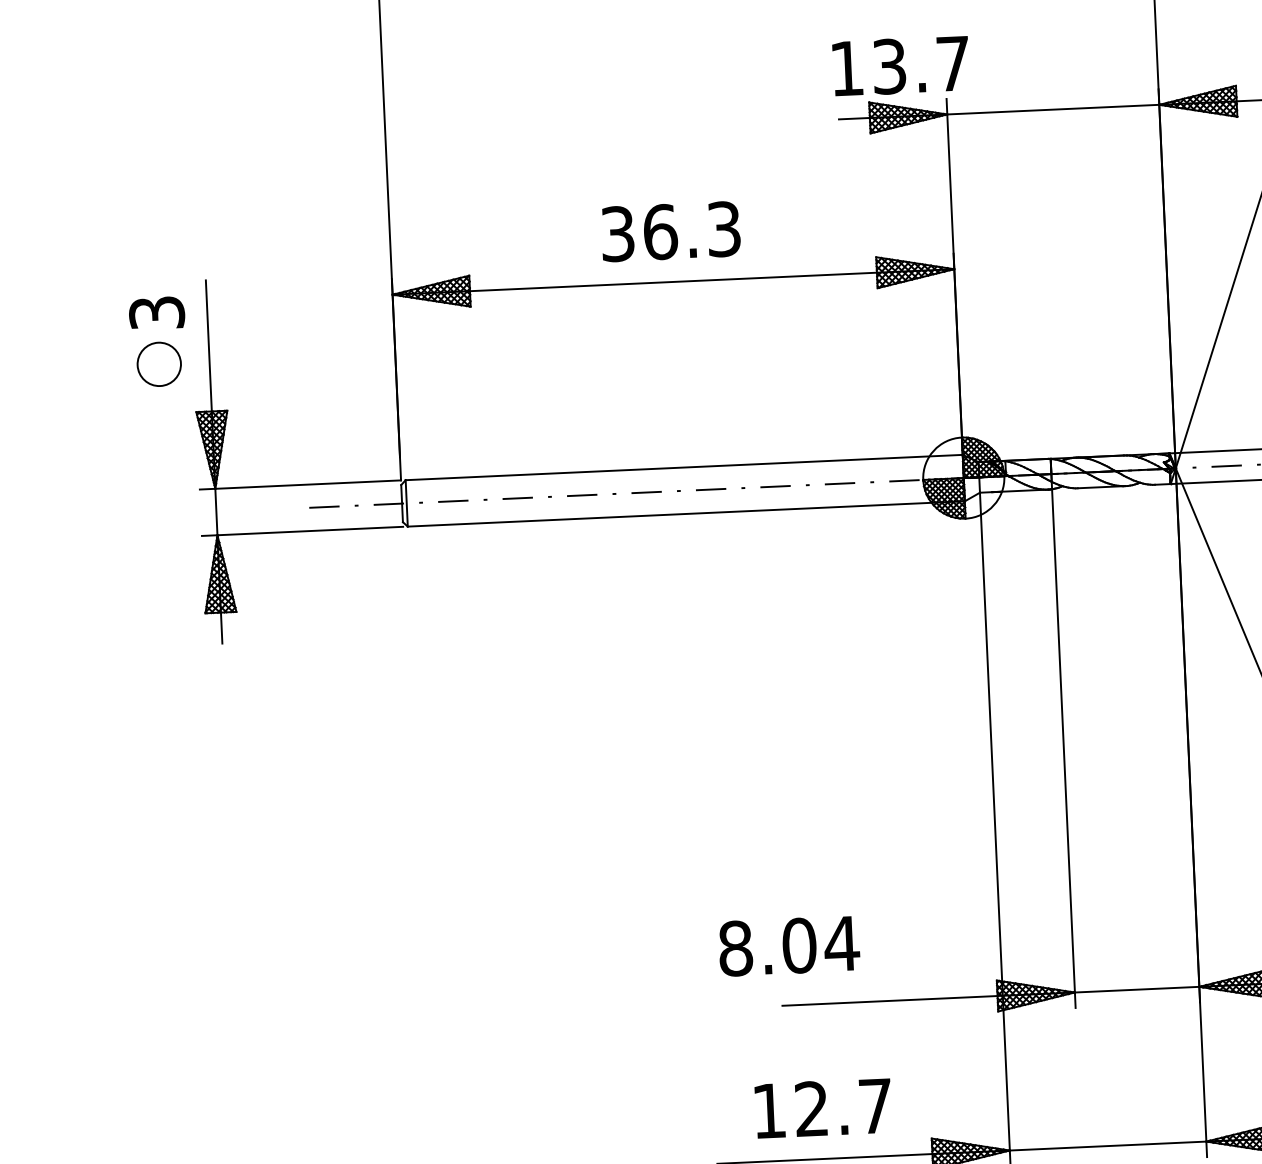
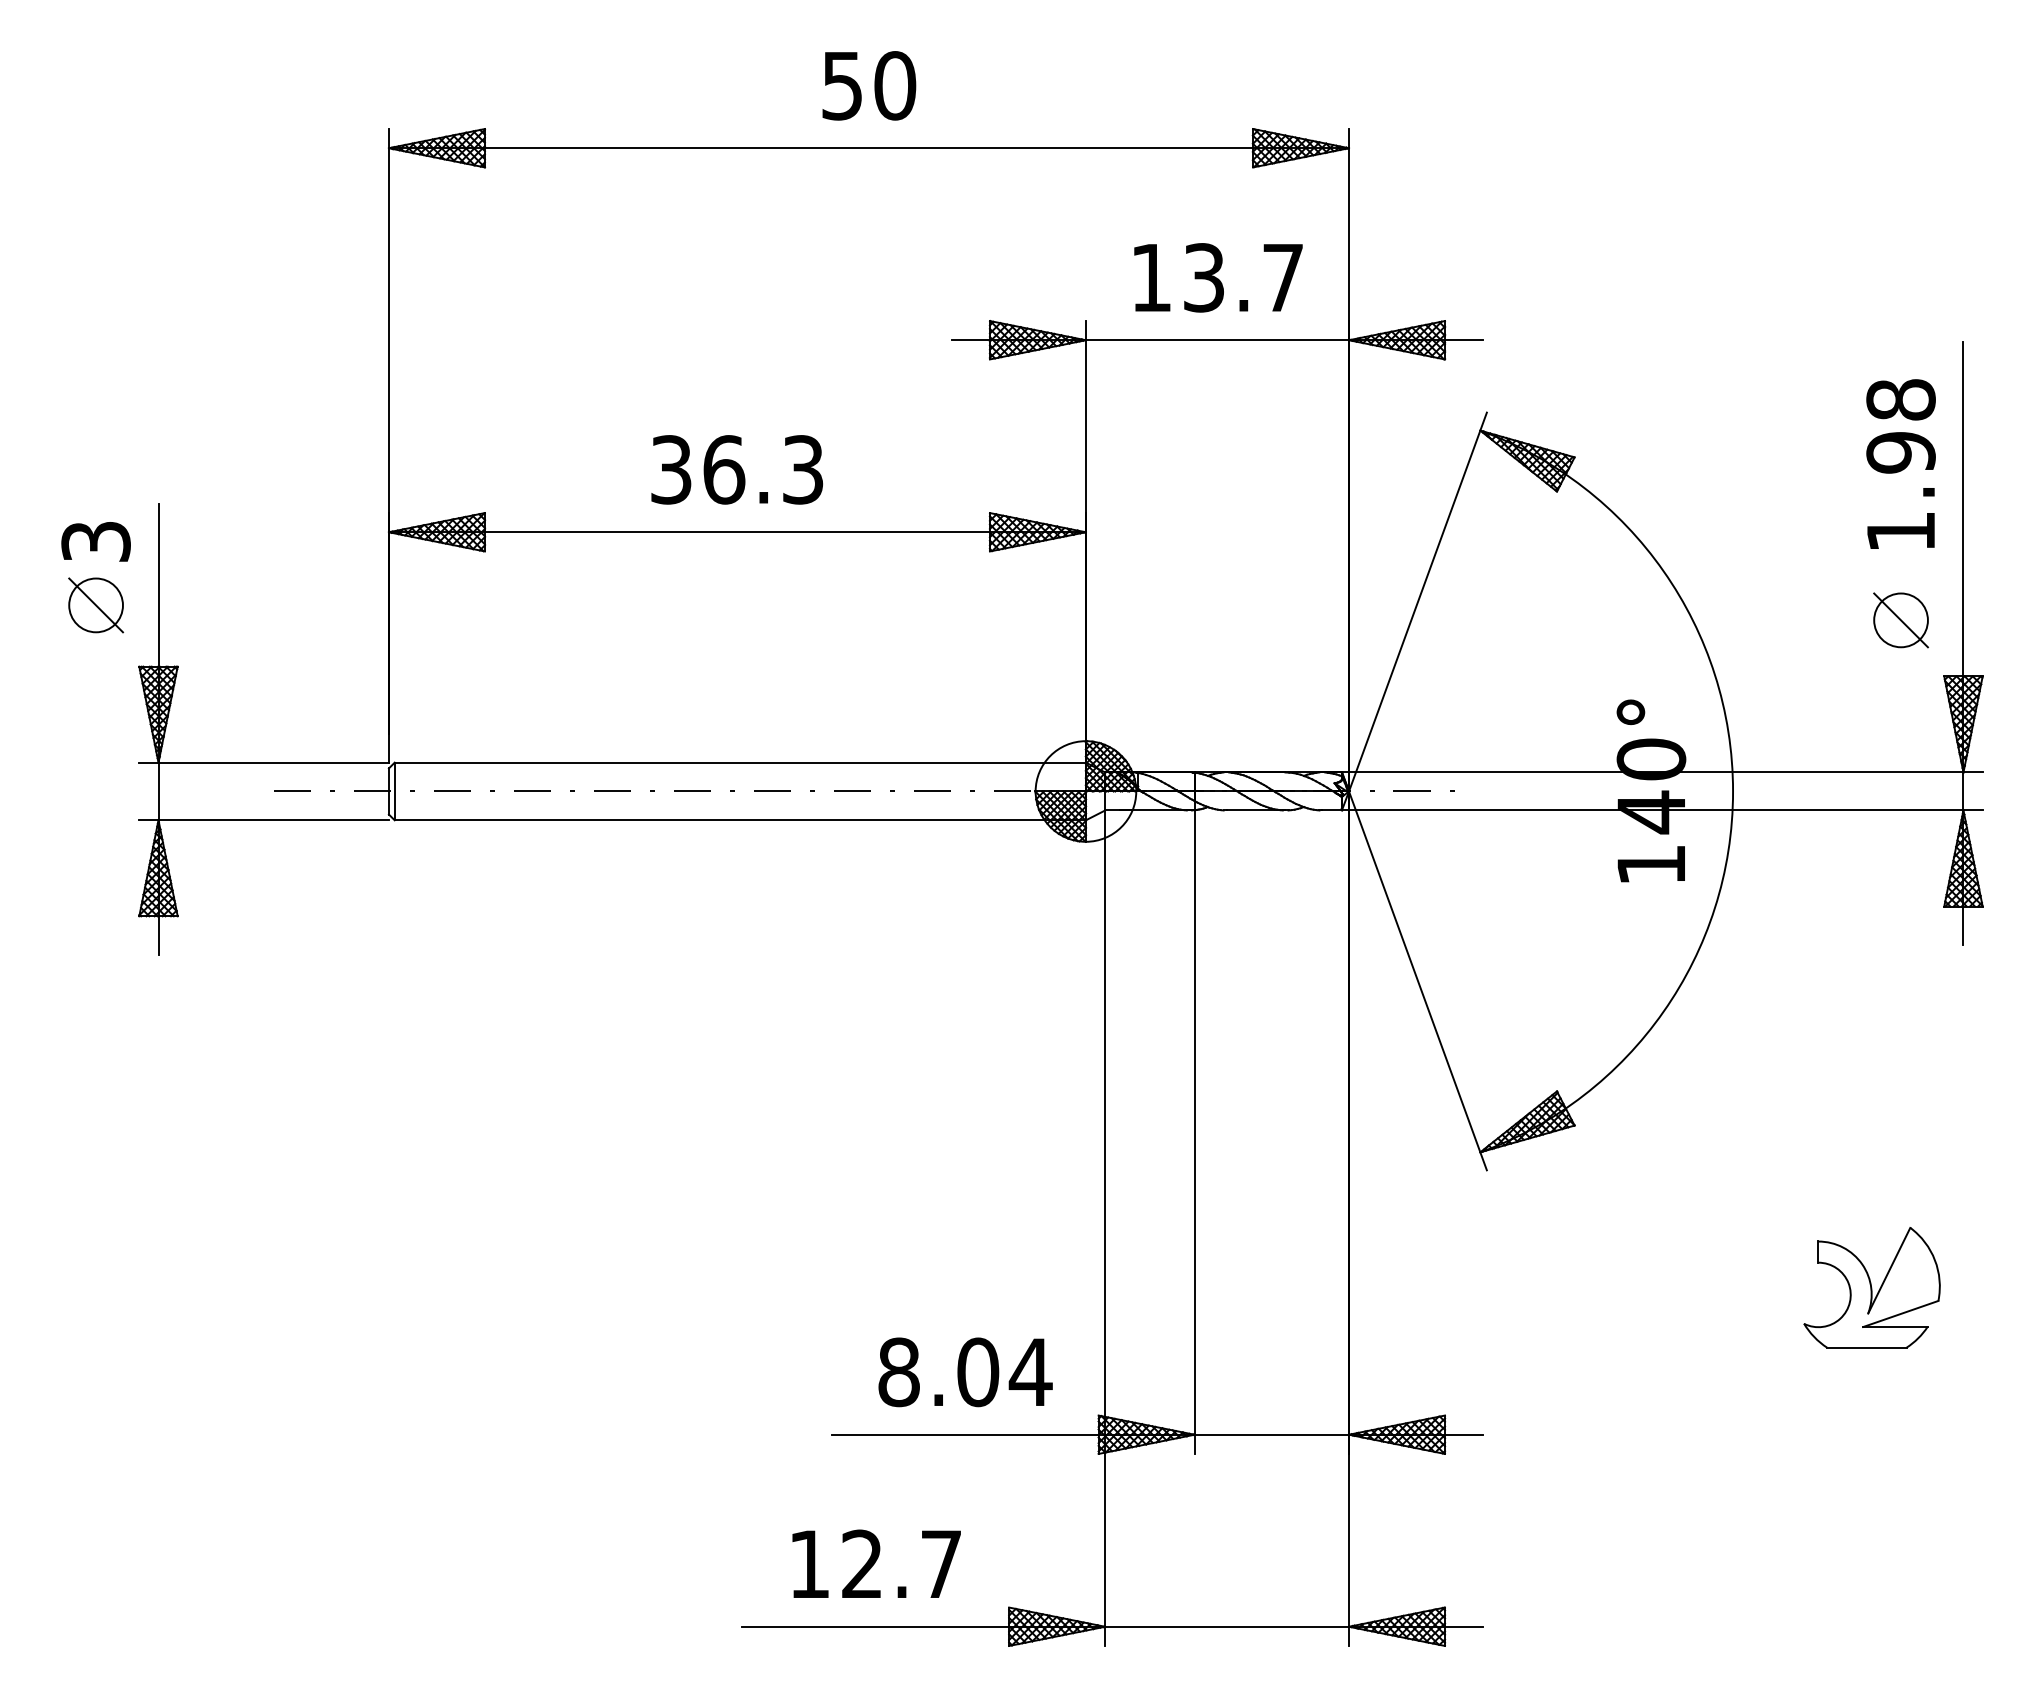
text: (901, 65) -> (1218, 277), moved
line: (158, 364) -> (95, 605), added
text: (789, 946) -> (965, 1372), moved

